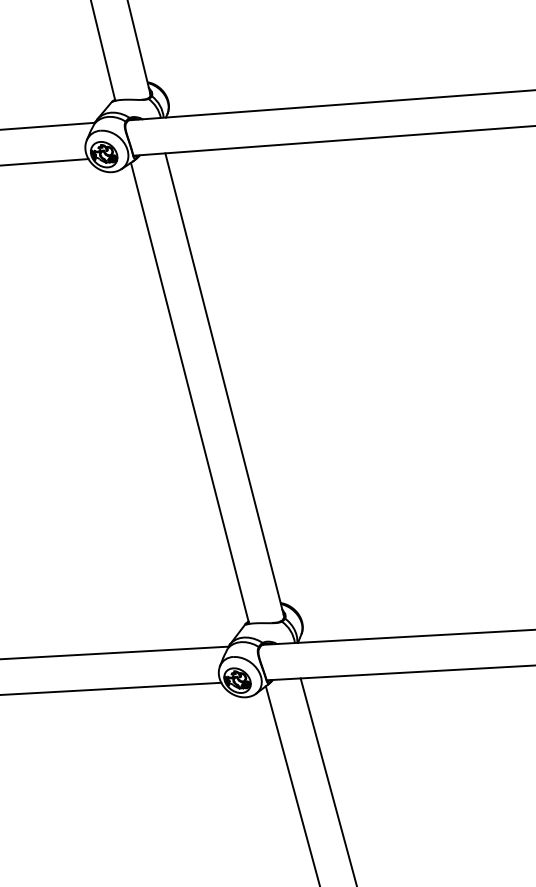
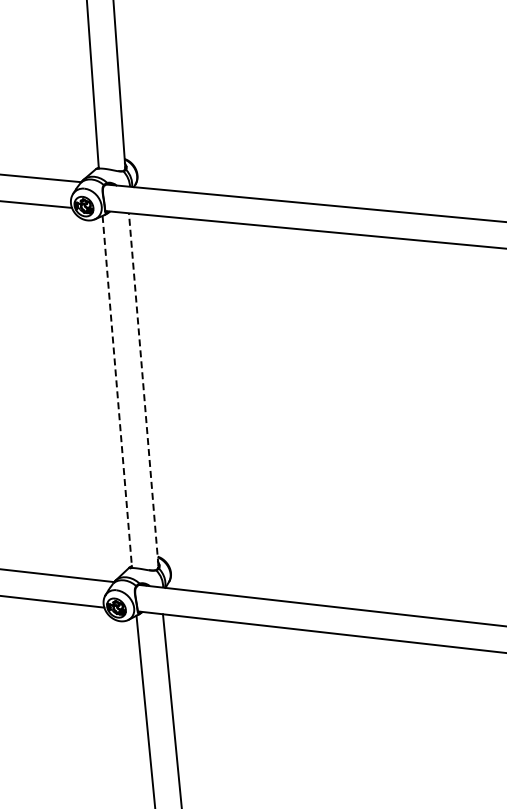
line: (224, 384) -> (143, 389), solid -> dashed
line: (190, 392) -> (117, 391), solid -> dashed

